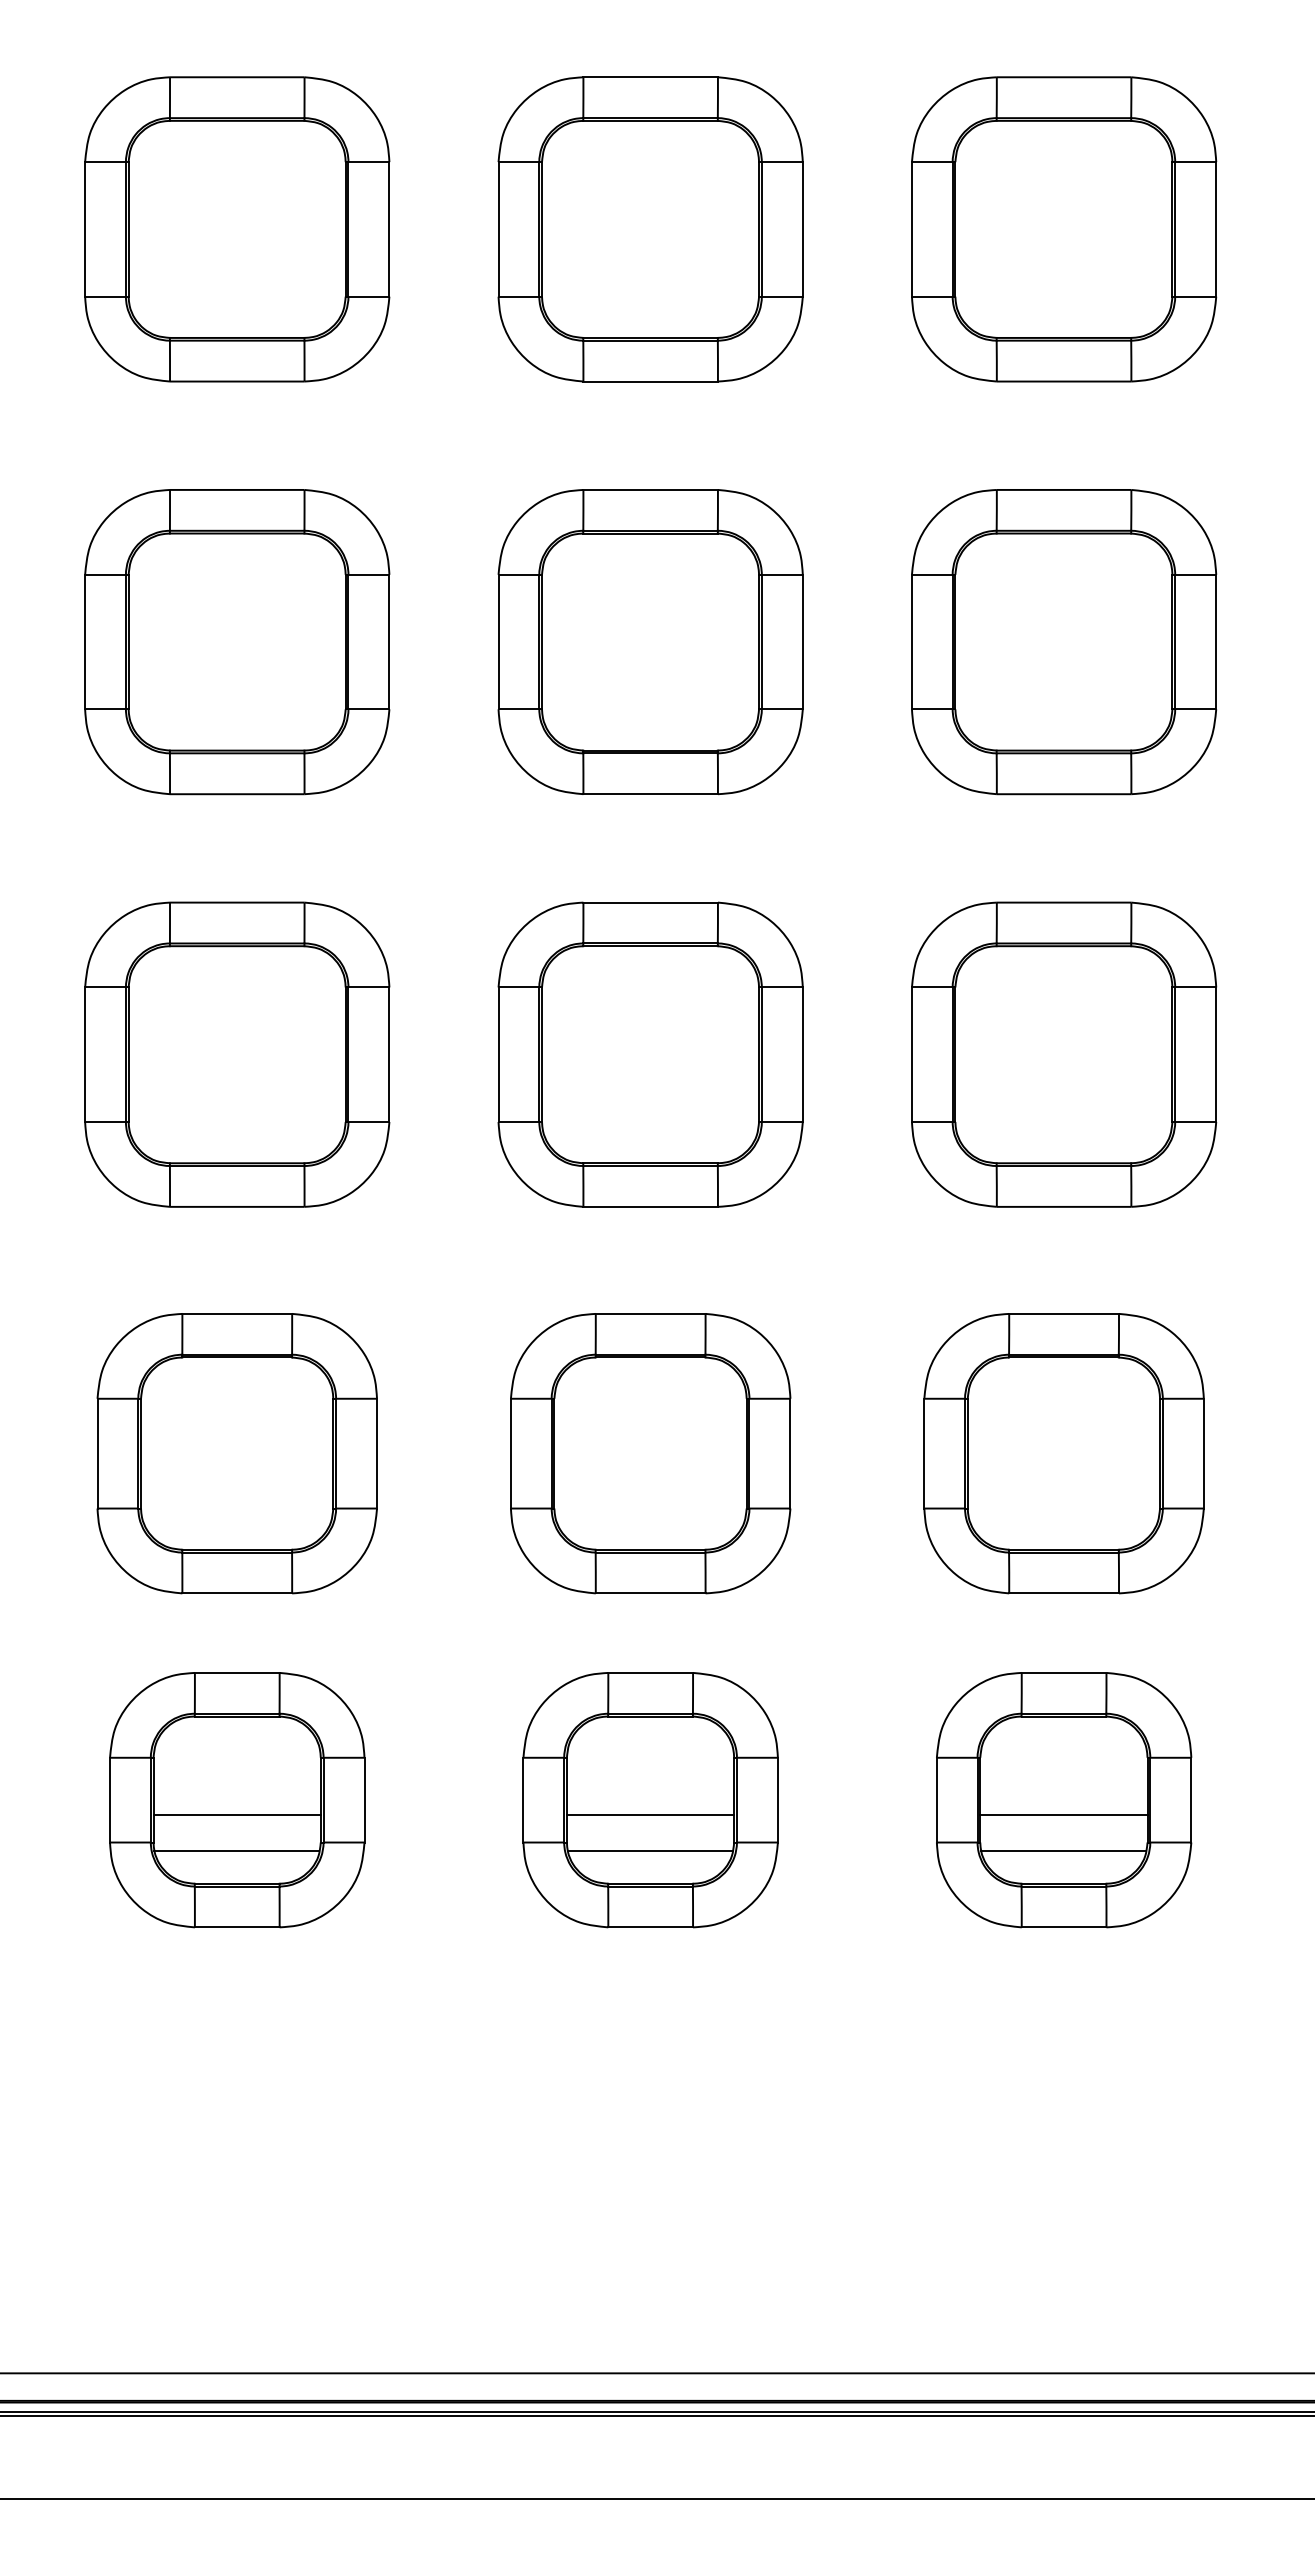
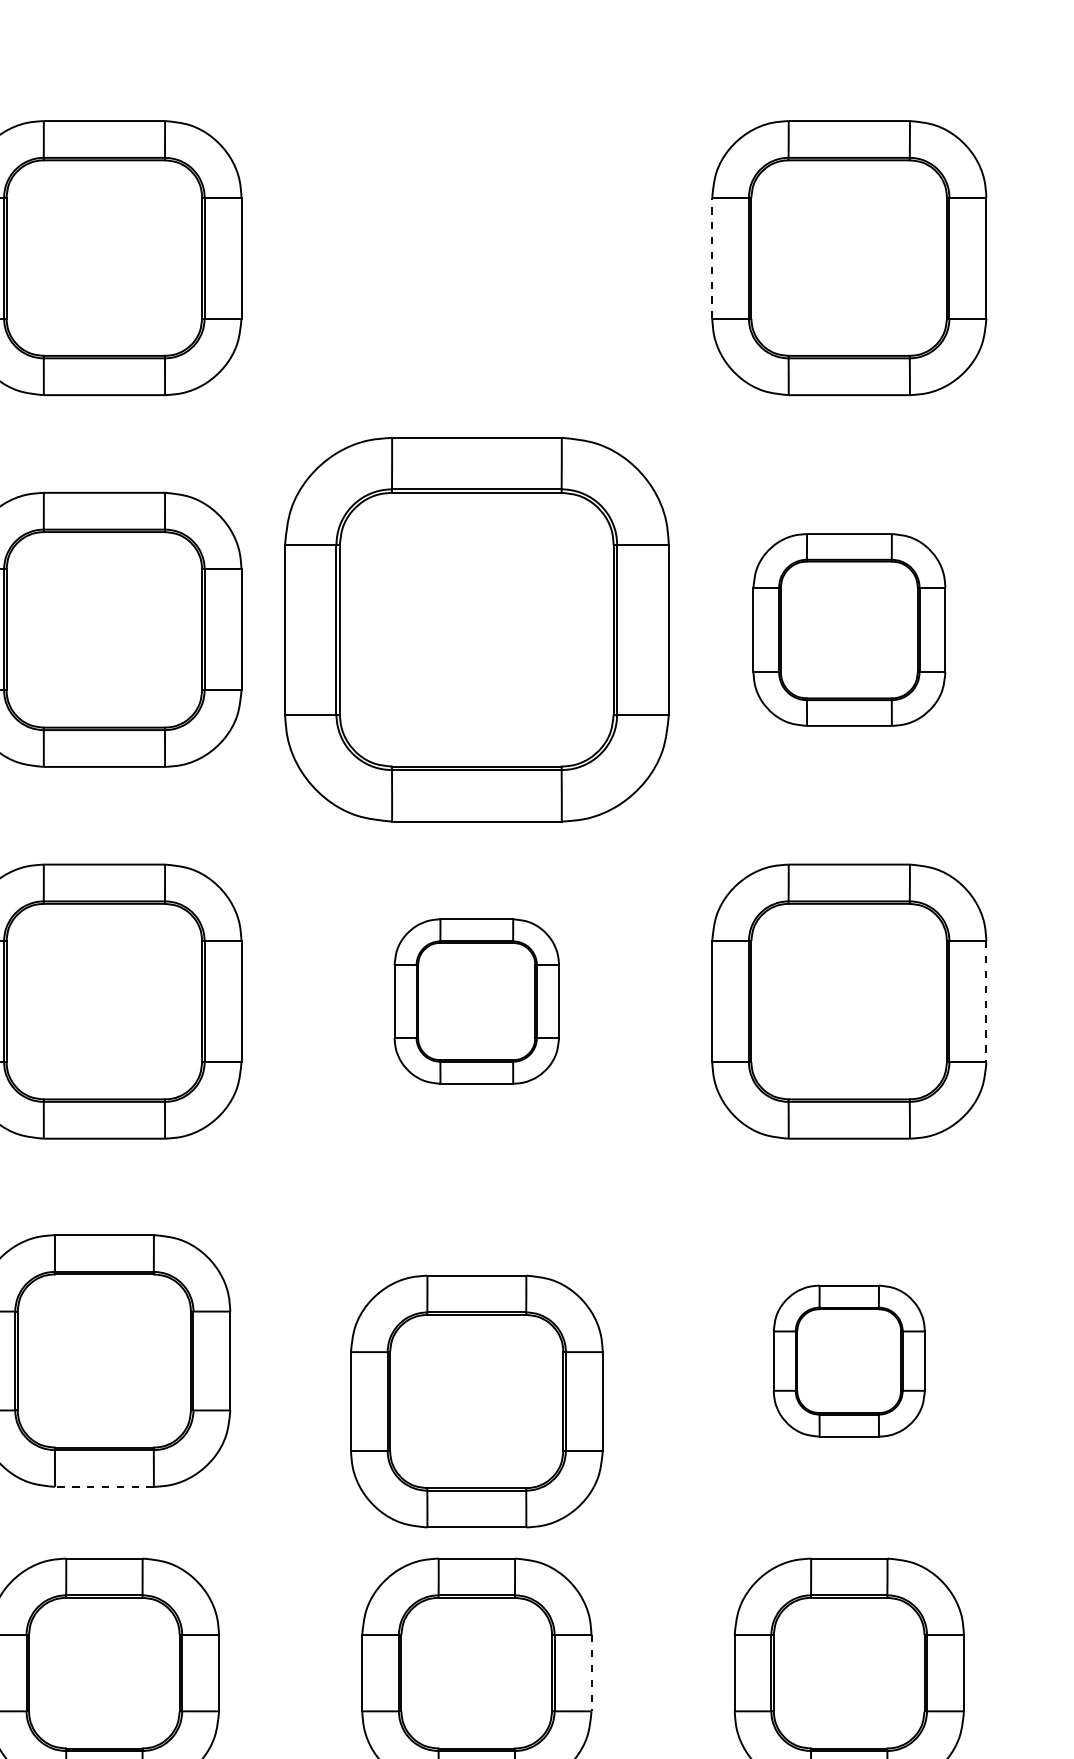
line: (911, 228) -> (711, 257), solid -> dashed
part: (650, 229) -> (476, 258), removed
part: (650, 642) -> (476, 630), size x1.4
part: (1064, 642) -> (849, 630), size x0.7
part: (650, 1054) -> (476, 1001), size x0.6
line: (1216, 1055) -> (986, 1002), solid -> dashed
part: (650, 1453) -> (476, 1401), moved
part: (1063, 1453) -> (848, 1360), size x0.6
line: (237, 1593) -> (104, 1487), solid -> dashed
line: (777, 1800) -> (591, 1673), solid -> dashed
line: (236, 1815) -> (103, 1687), removed
line: (650, 1815) -> (476, 1687), removed
line: (1063, 1815) -> (848, 1687), removed
line: (236, 1850) -> (103, 1718), removed
line: (649, 1850) -> (475, 1718), removed
line: (1063, 1850) -> (848, 1718), removed

